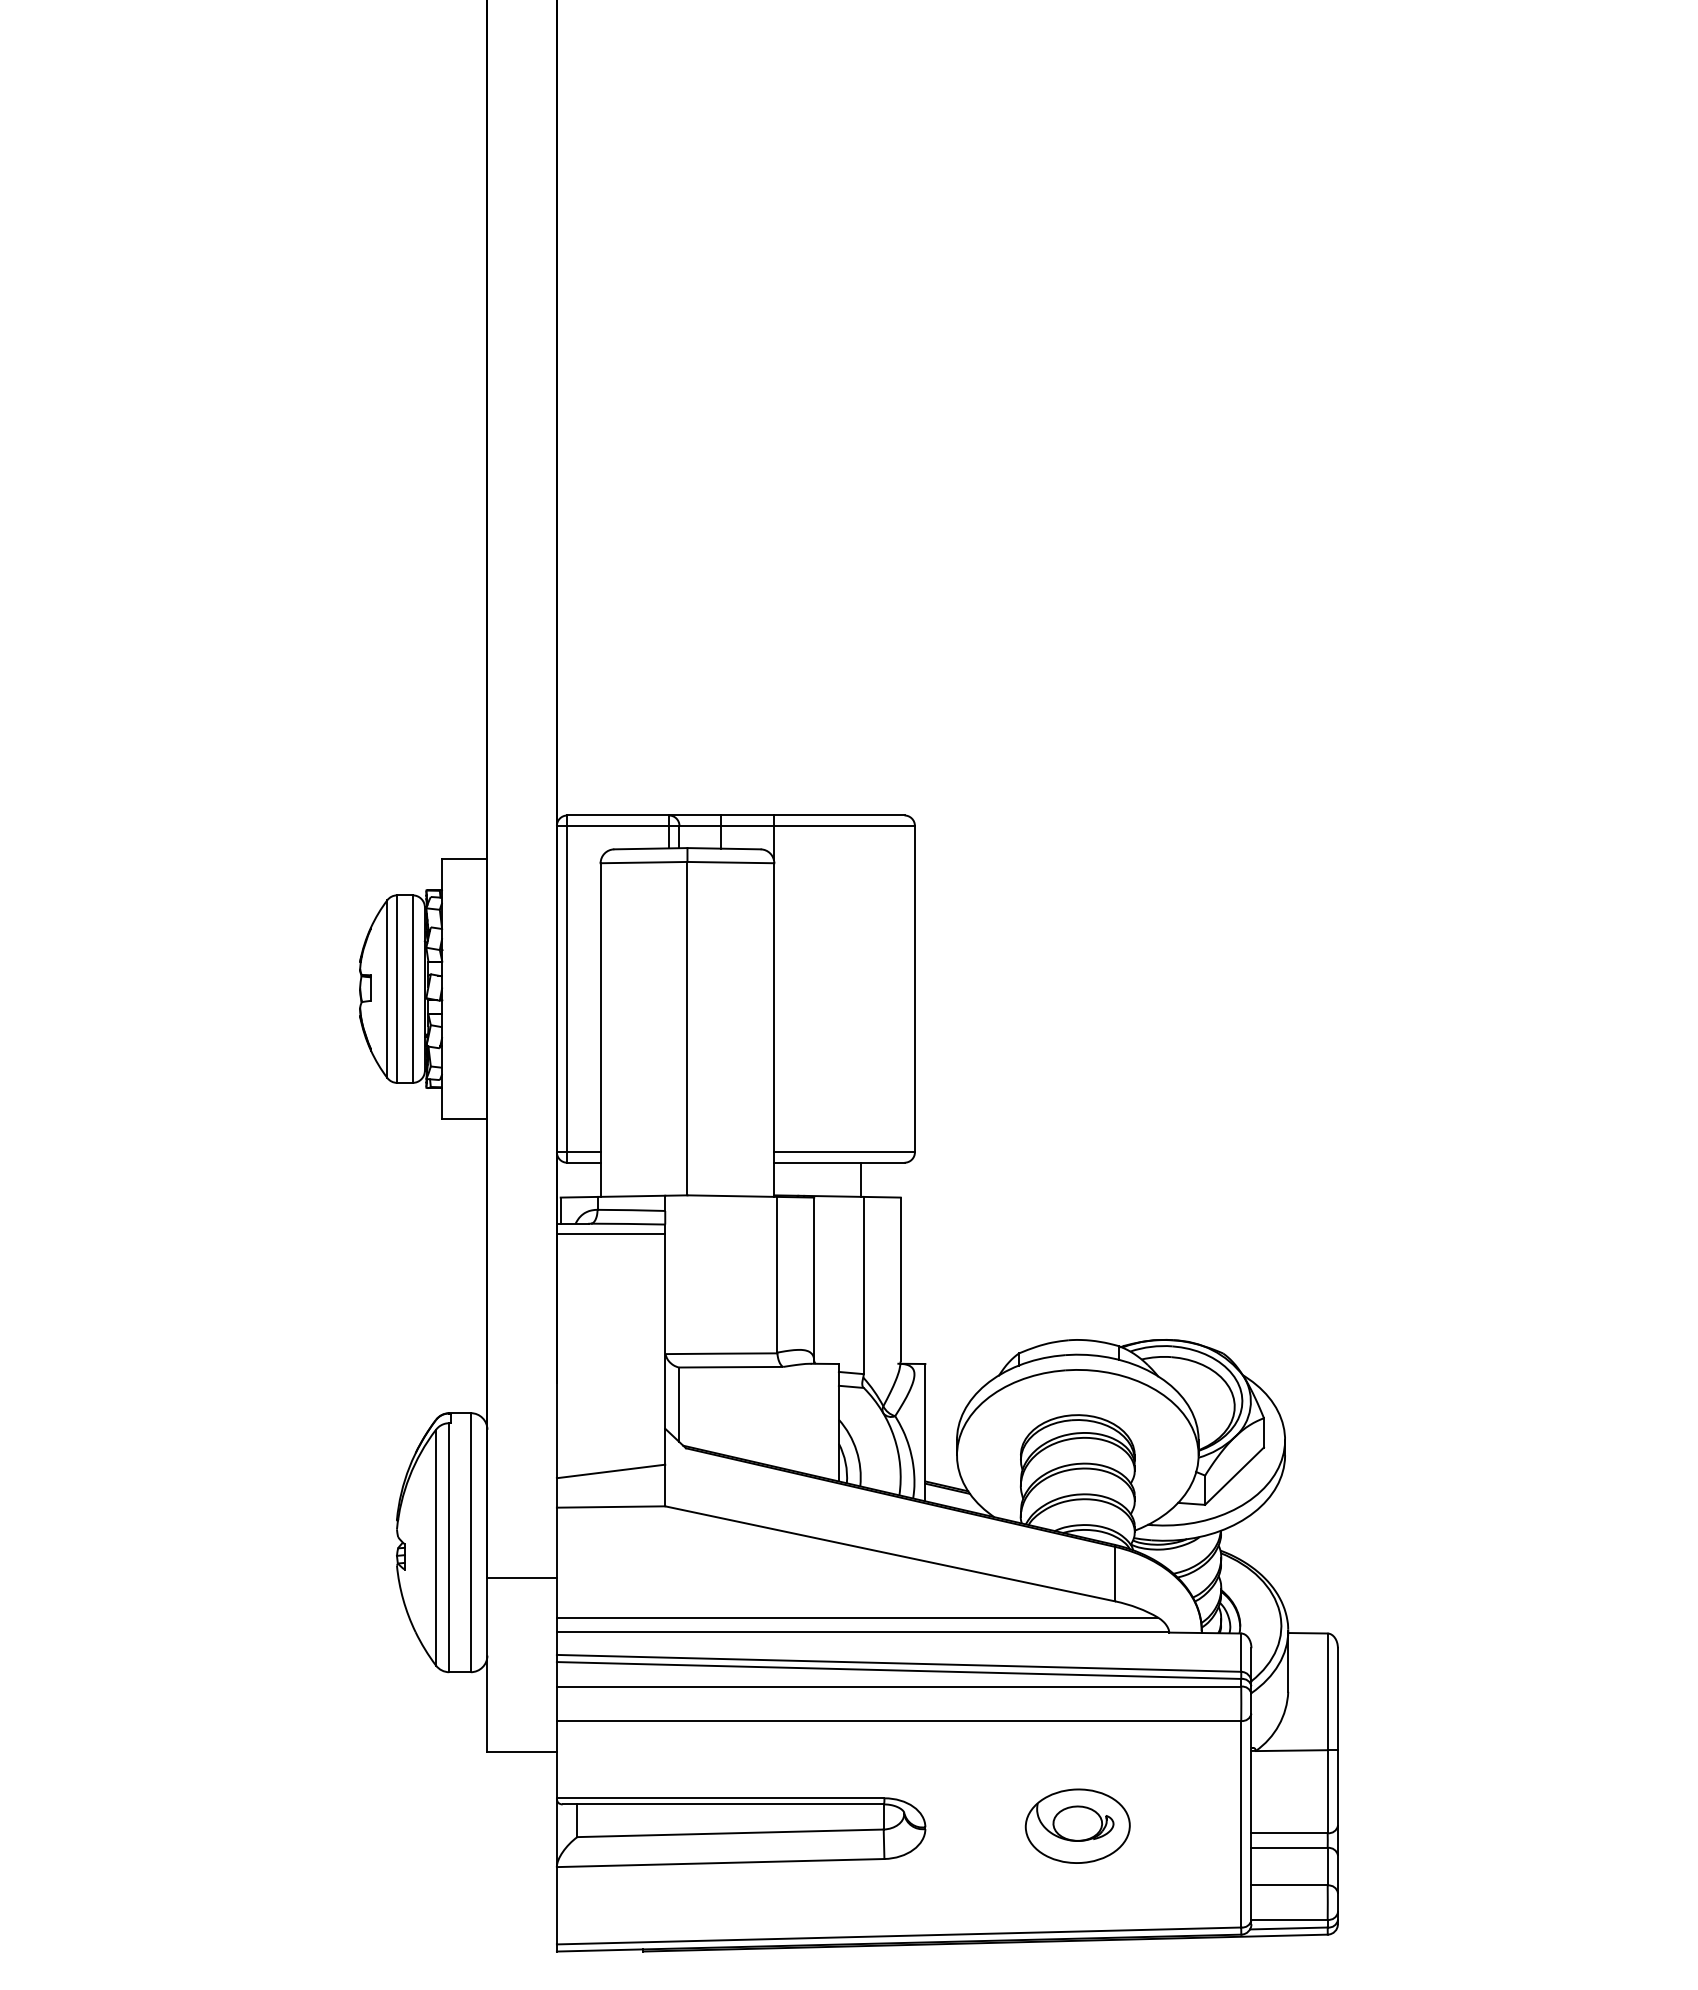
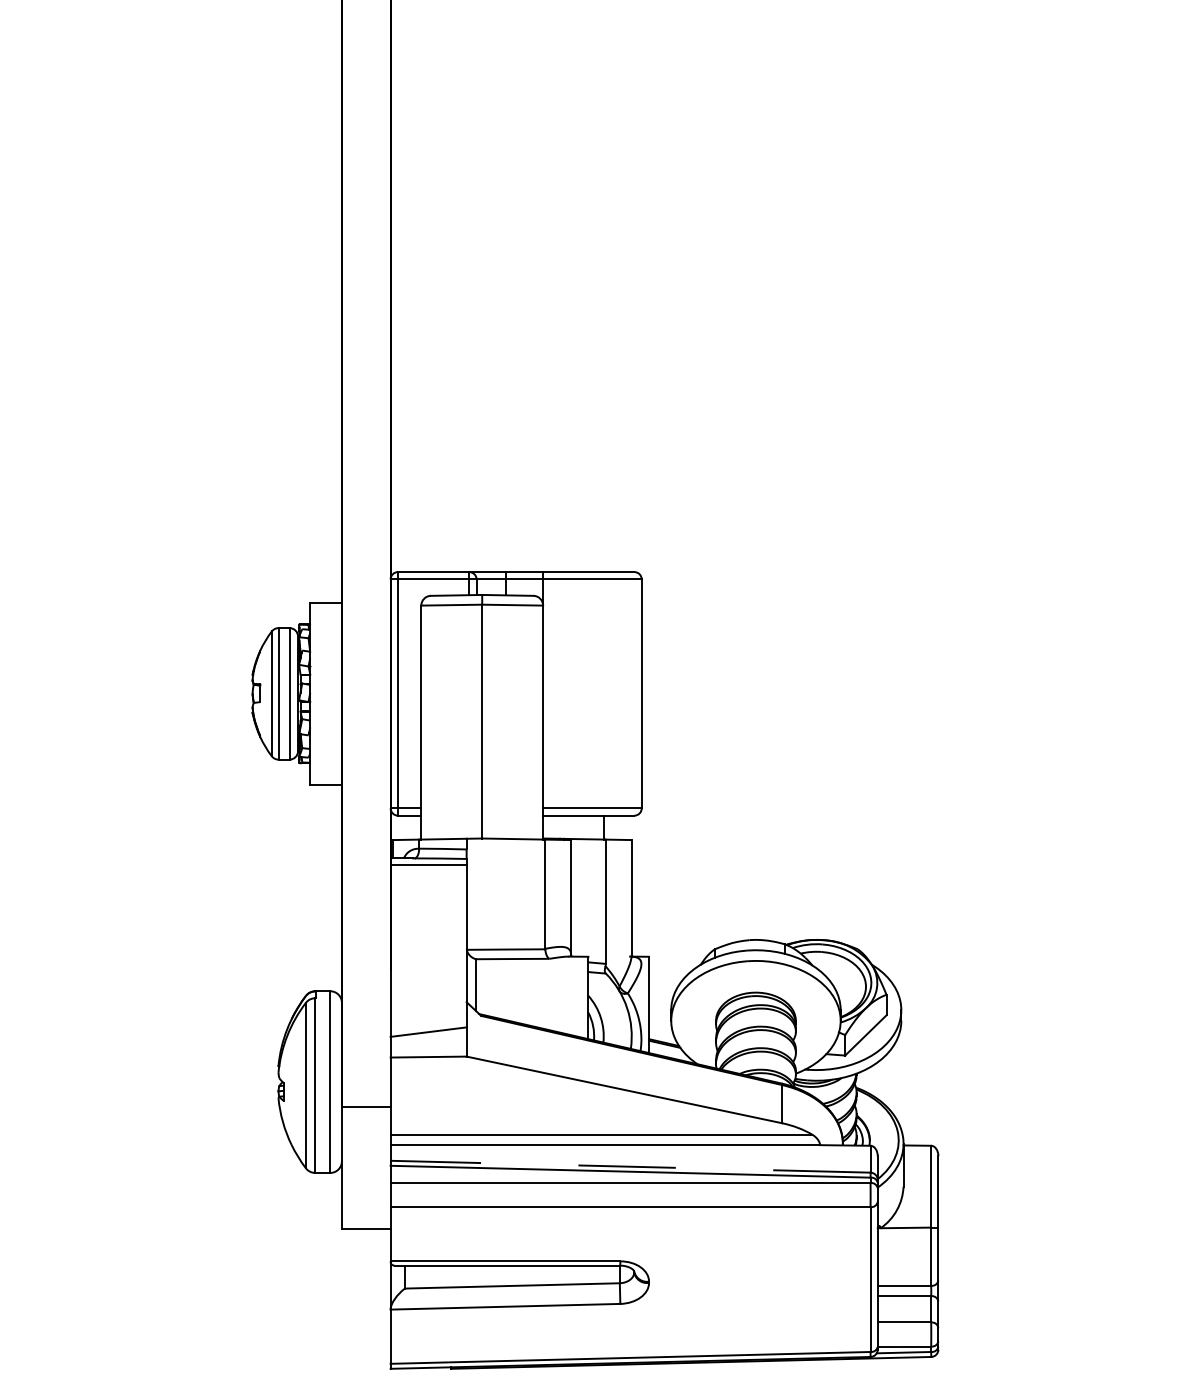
line: (898, 1663) -> (630, 1166), solid -> dashed
part: (1077, 1825) -> (755, 1280), removed

